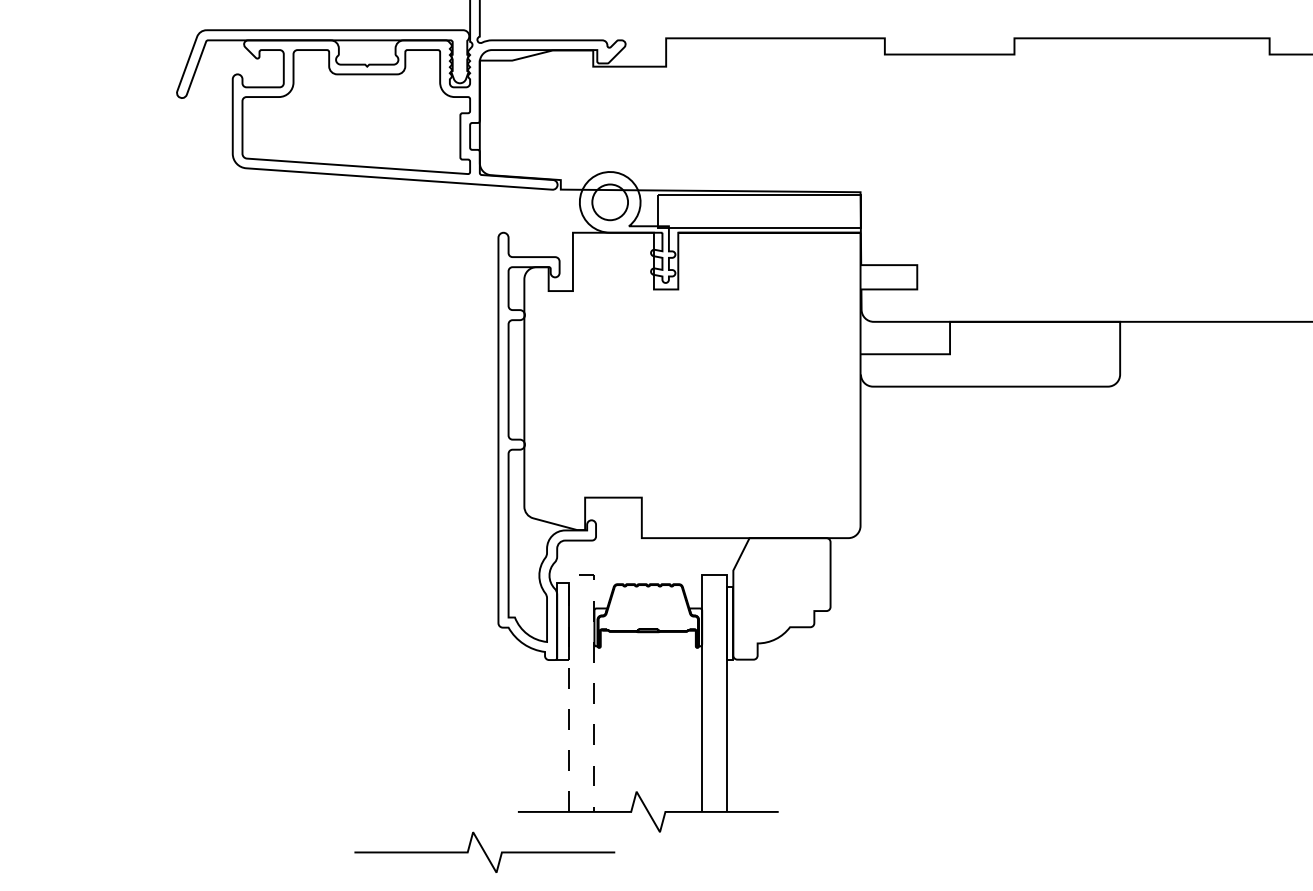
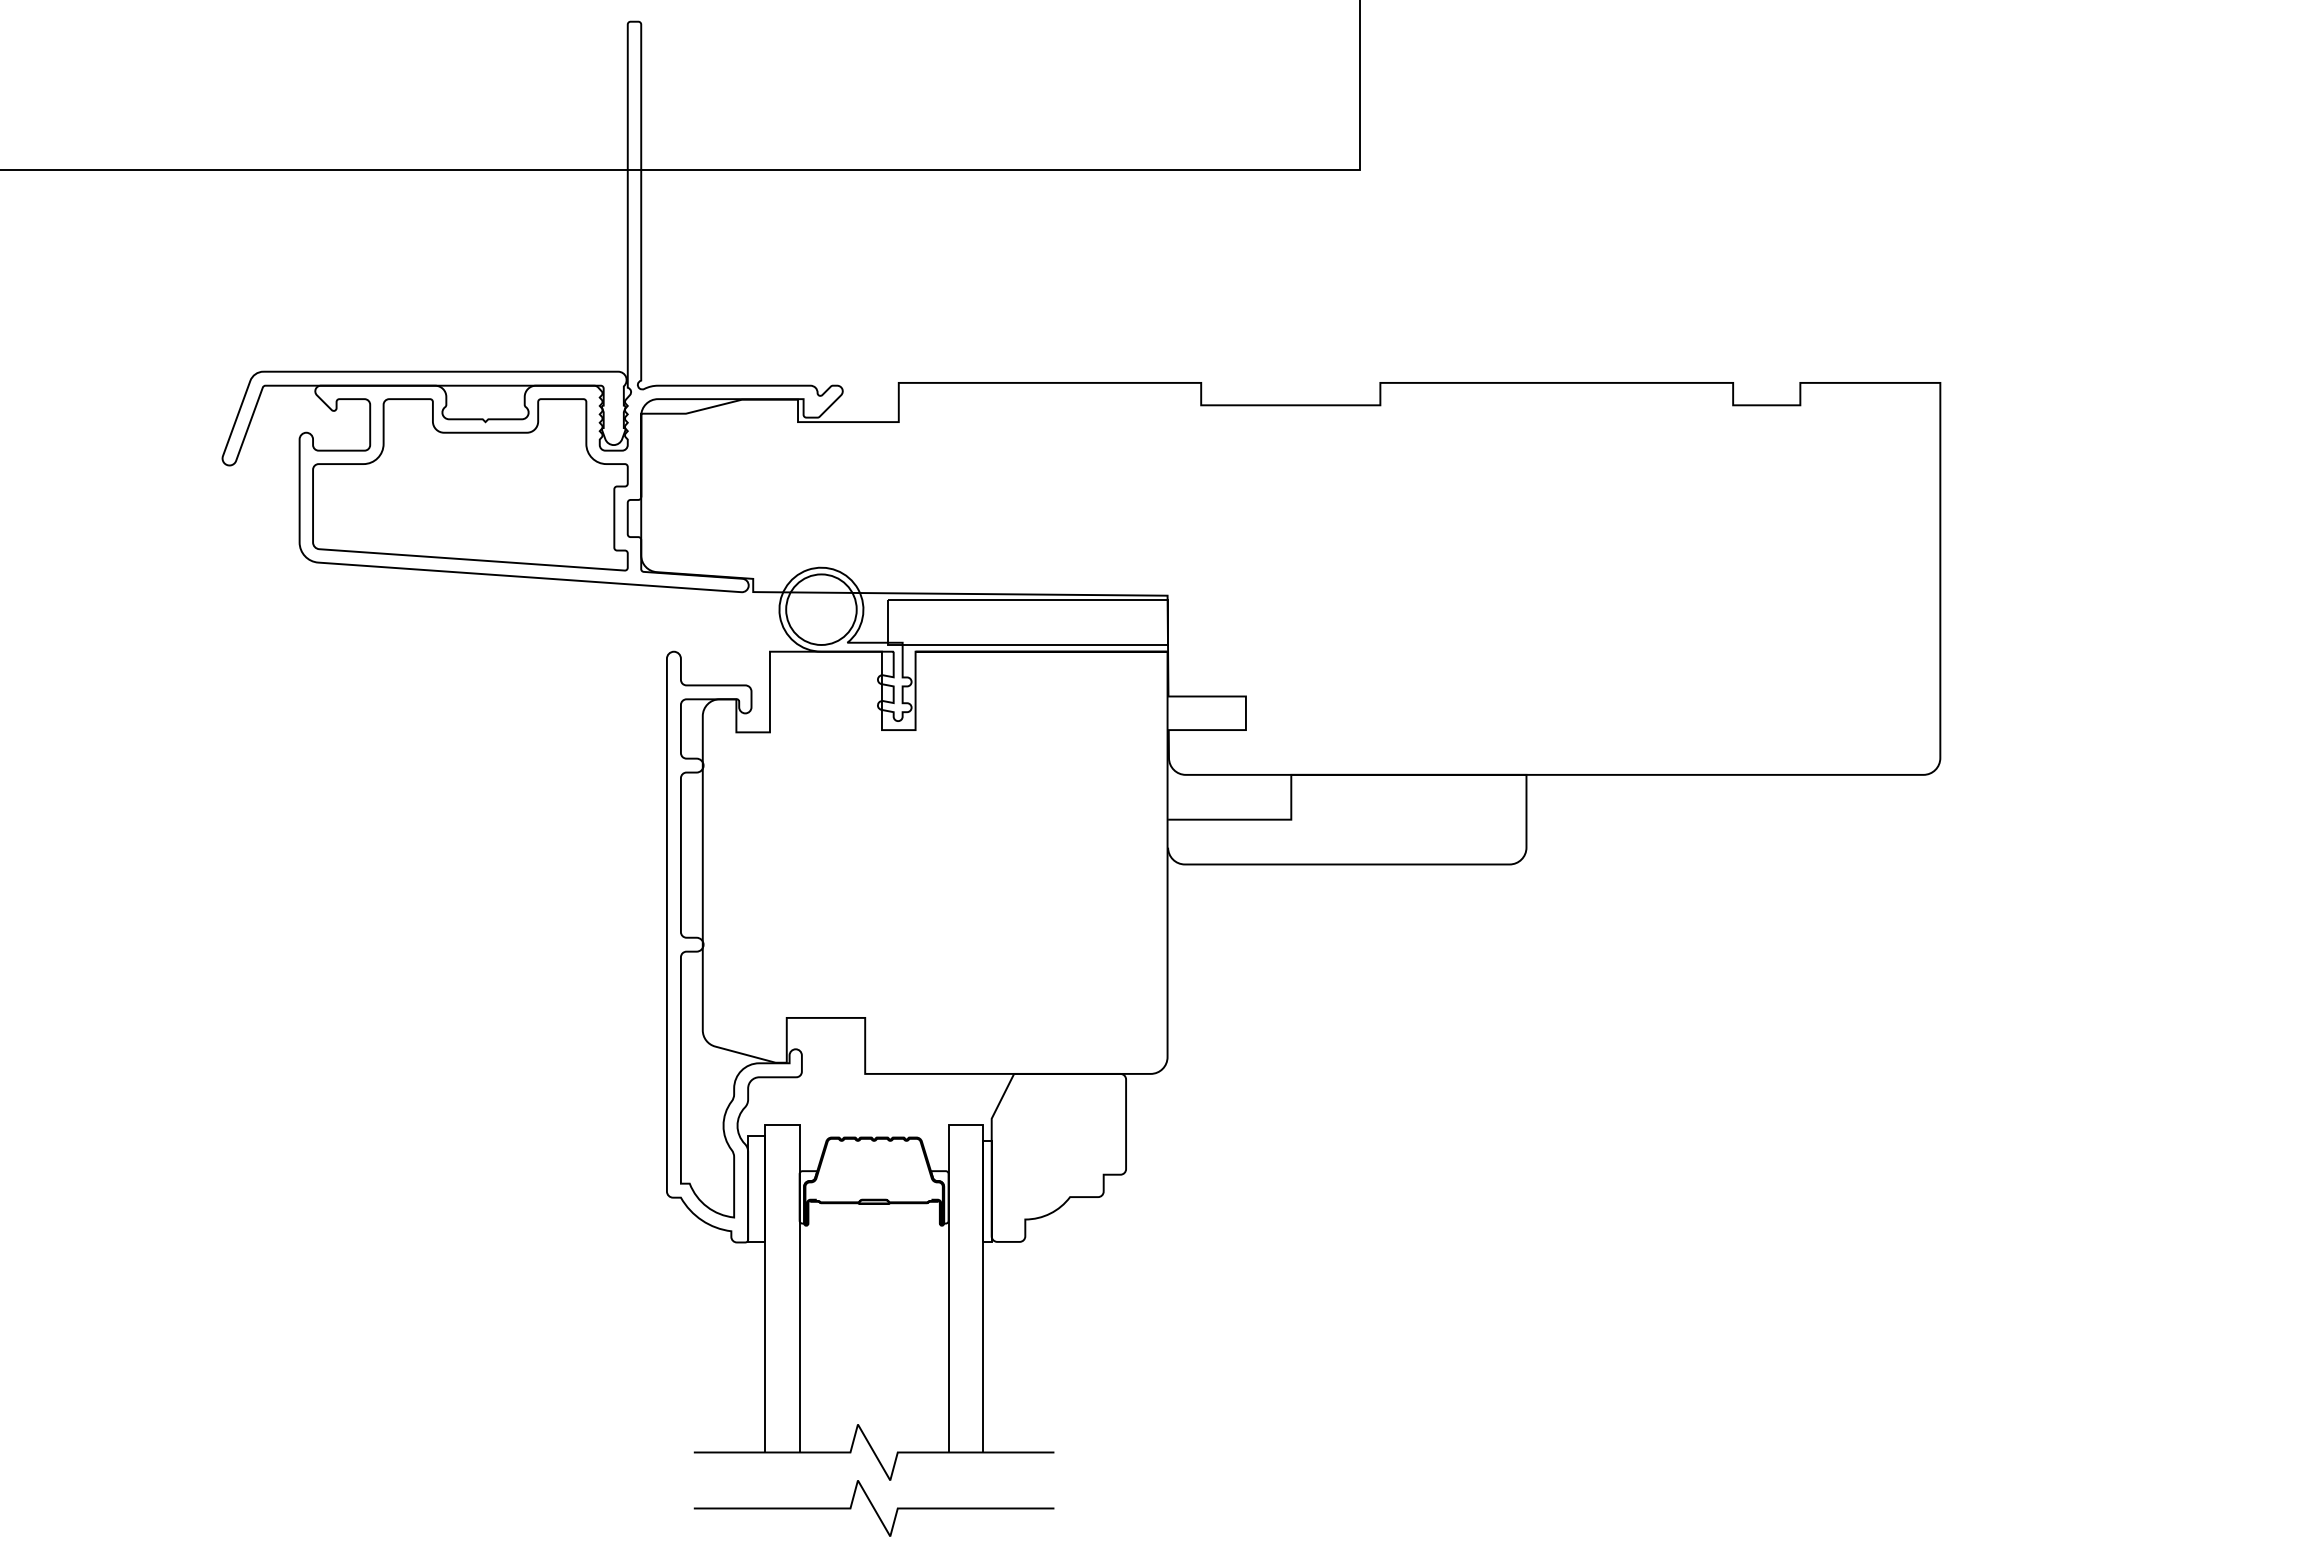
circle: (610, 202) -> (821, 609), size x1.43
line: (582, 574) -> (782, 1124), dashed -> solid
curve: (484, 852) -> (873, 1508), moved

